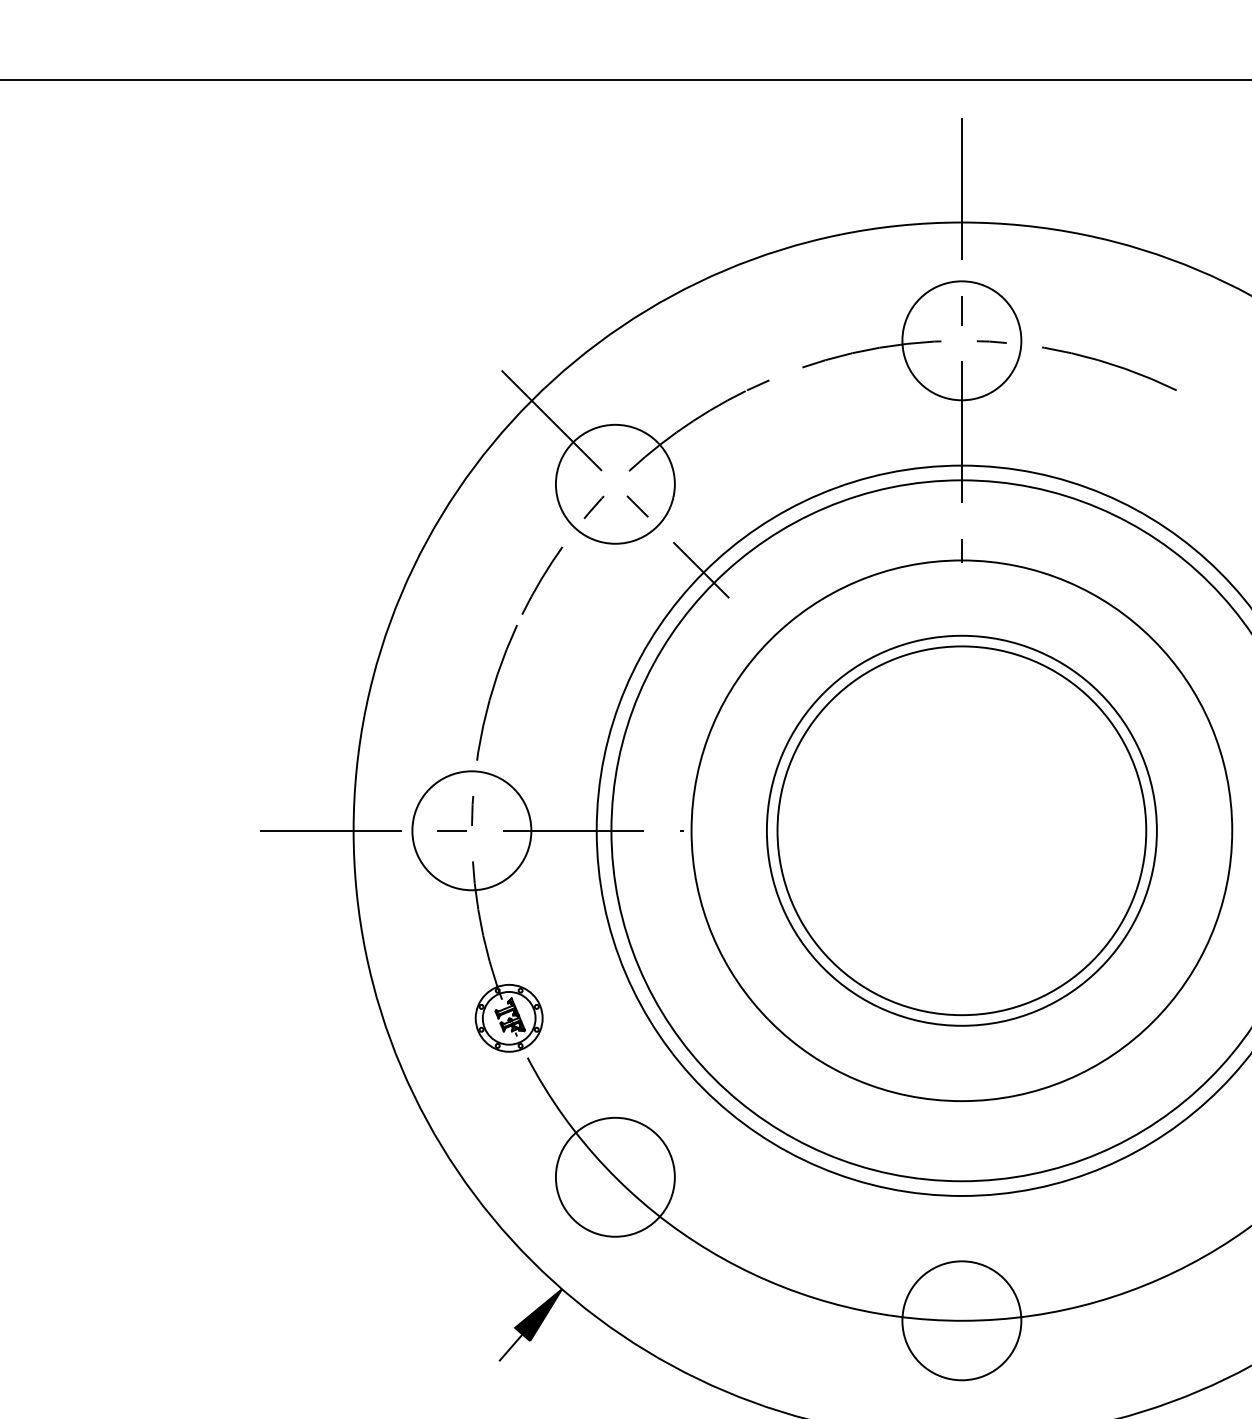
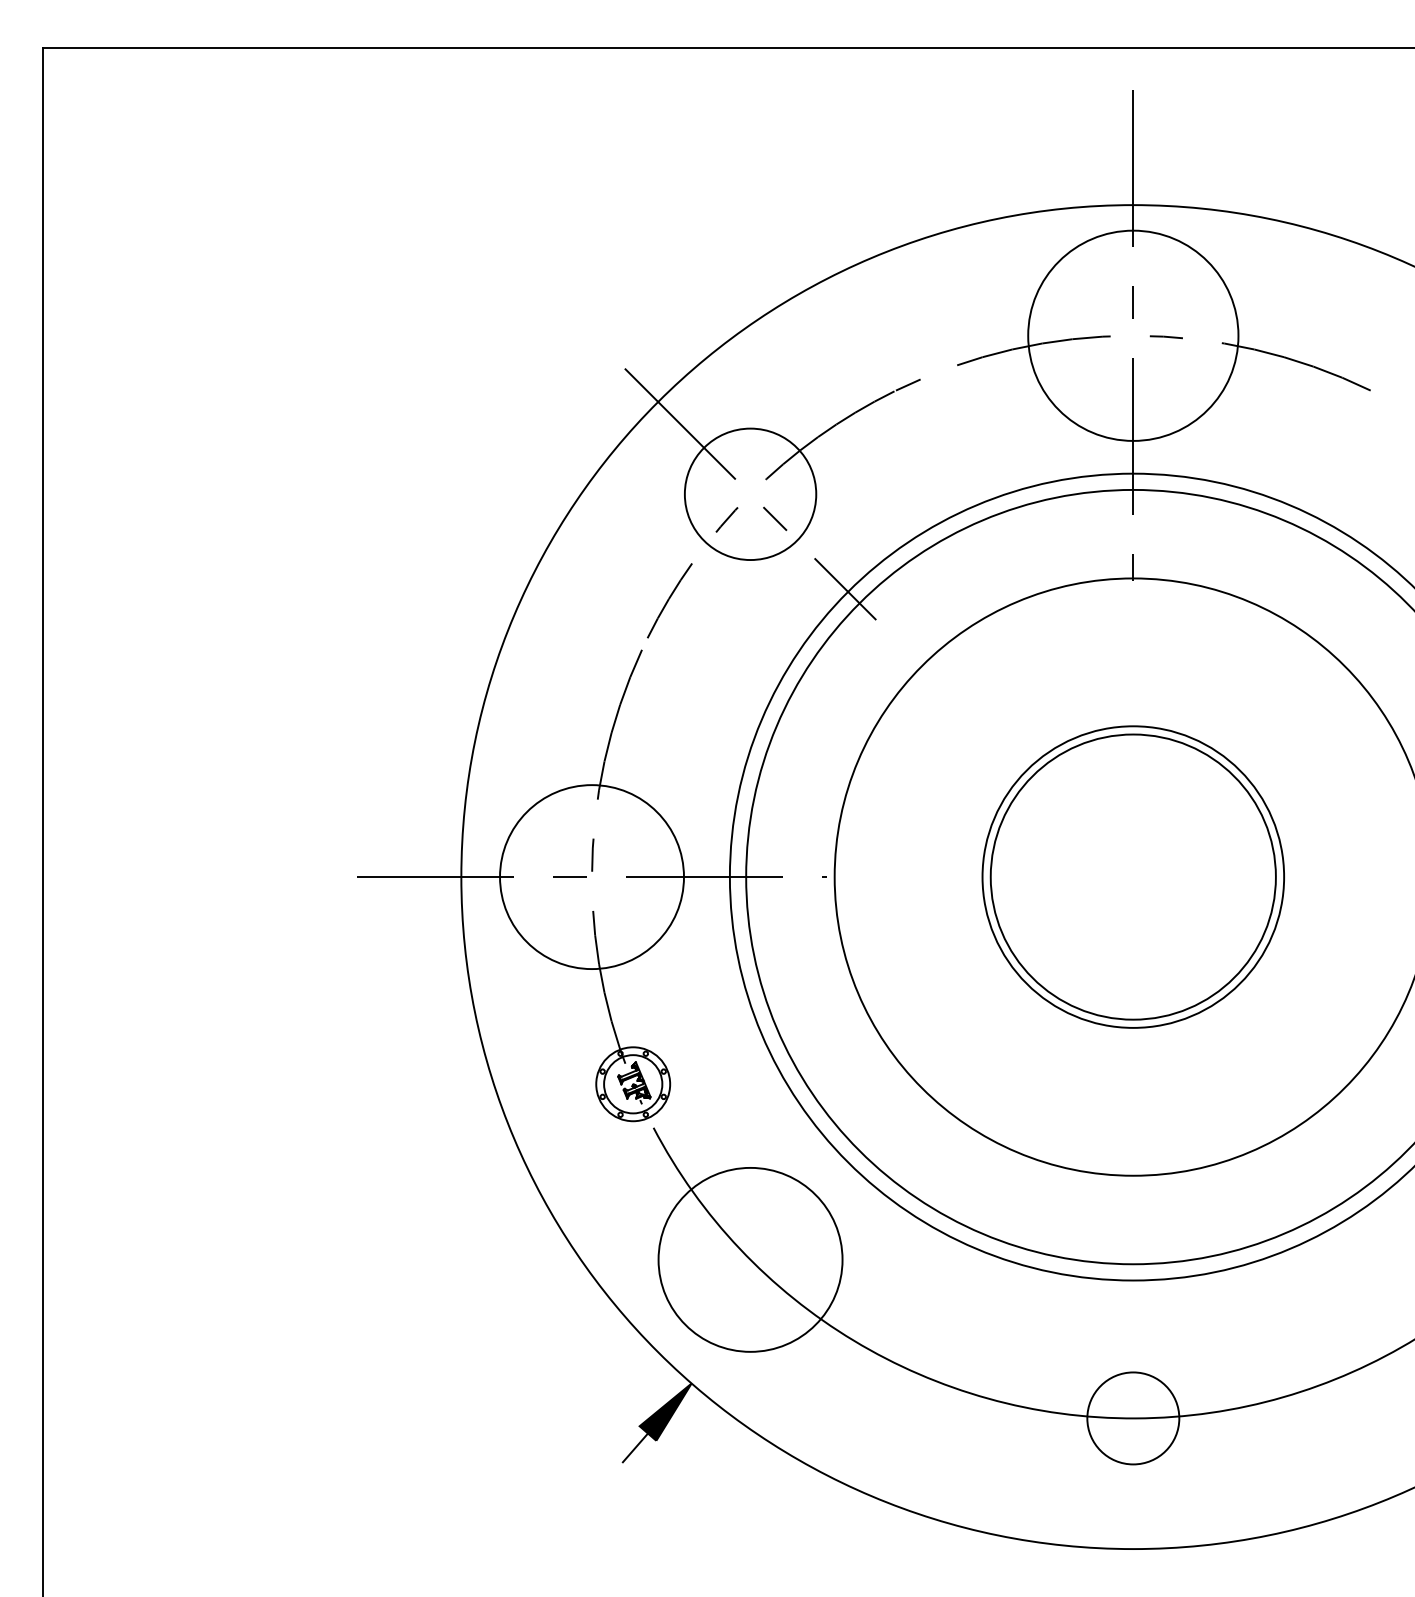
circle: (962, 340) -> (1133, 335), size x1.6
circle: (471, 830) -> (591, 876), size x1.4
circle: (961, 830) -> (1132, 876), size x0.7
circle: (962, 830) -> (1133, 876), size x0.7
circle: (615, 1176) -> (750, 1259), size x1.4
circle: (962, 1320) -> (1133, 1418), size x0.7

